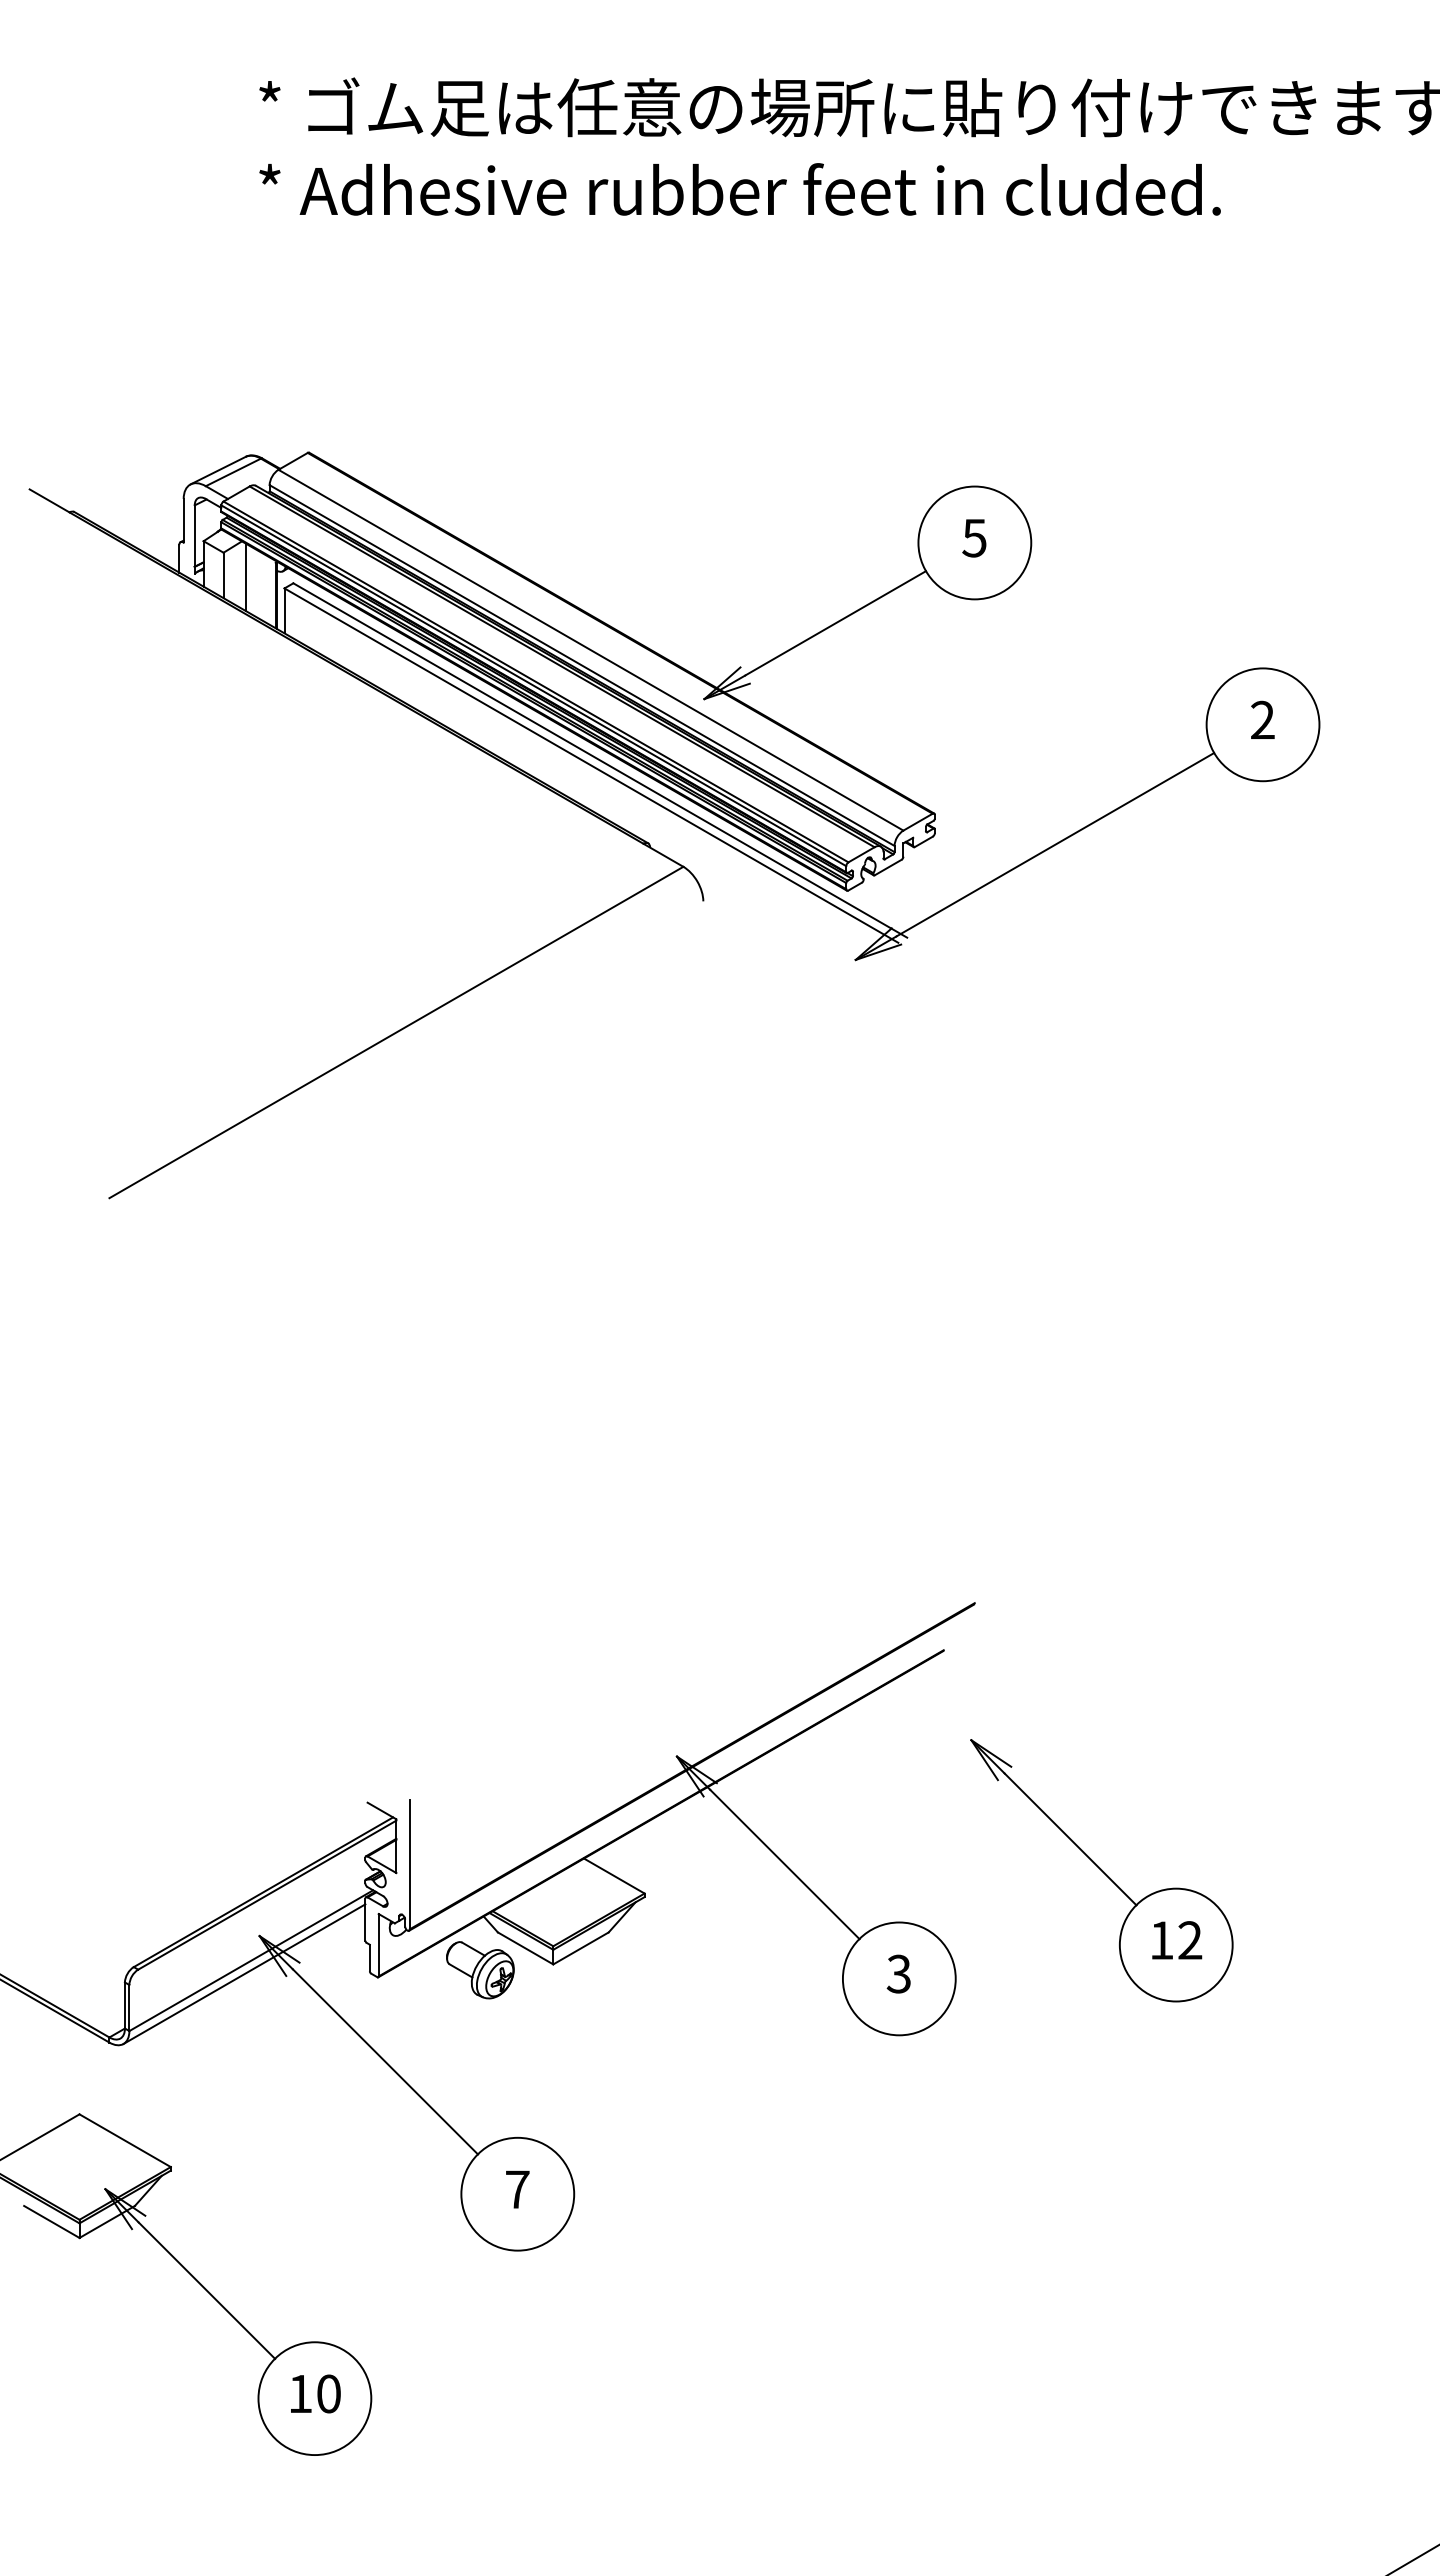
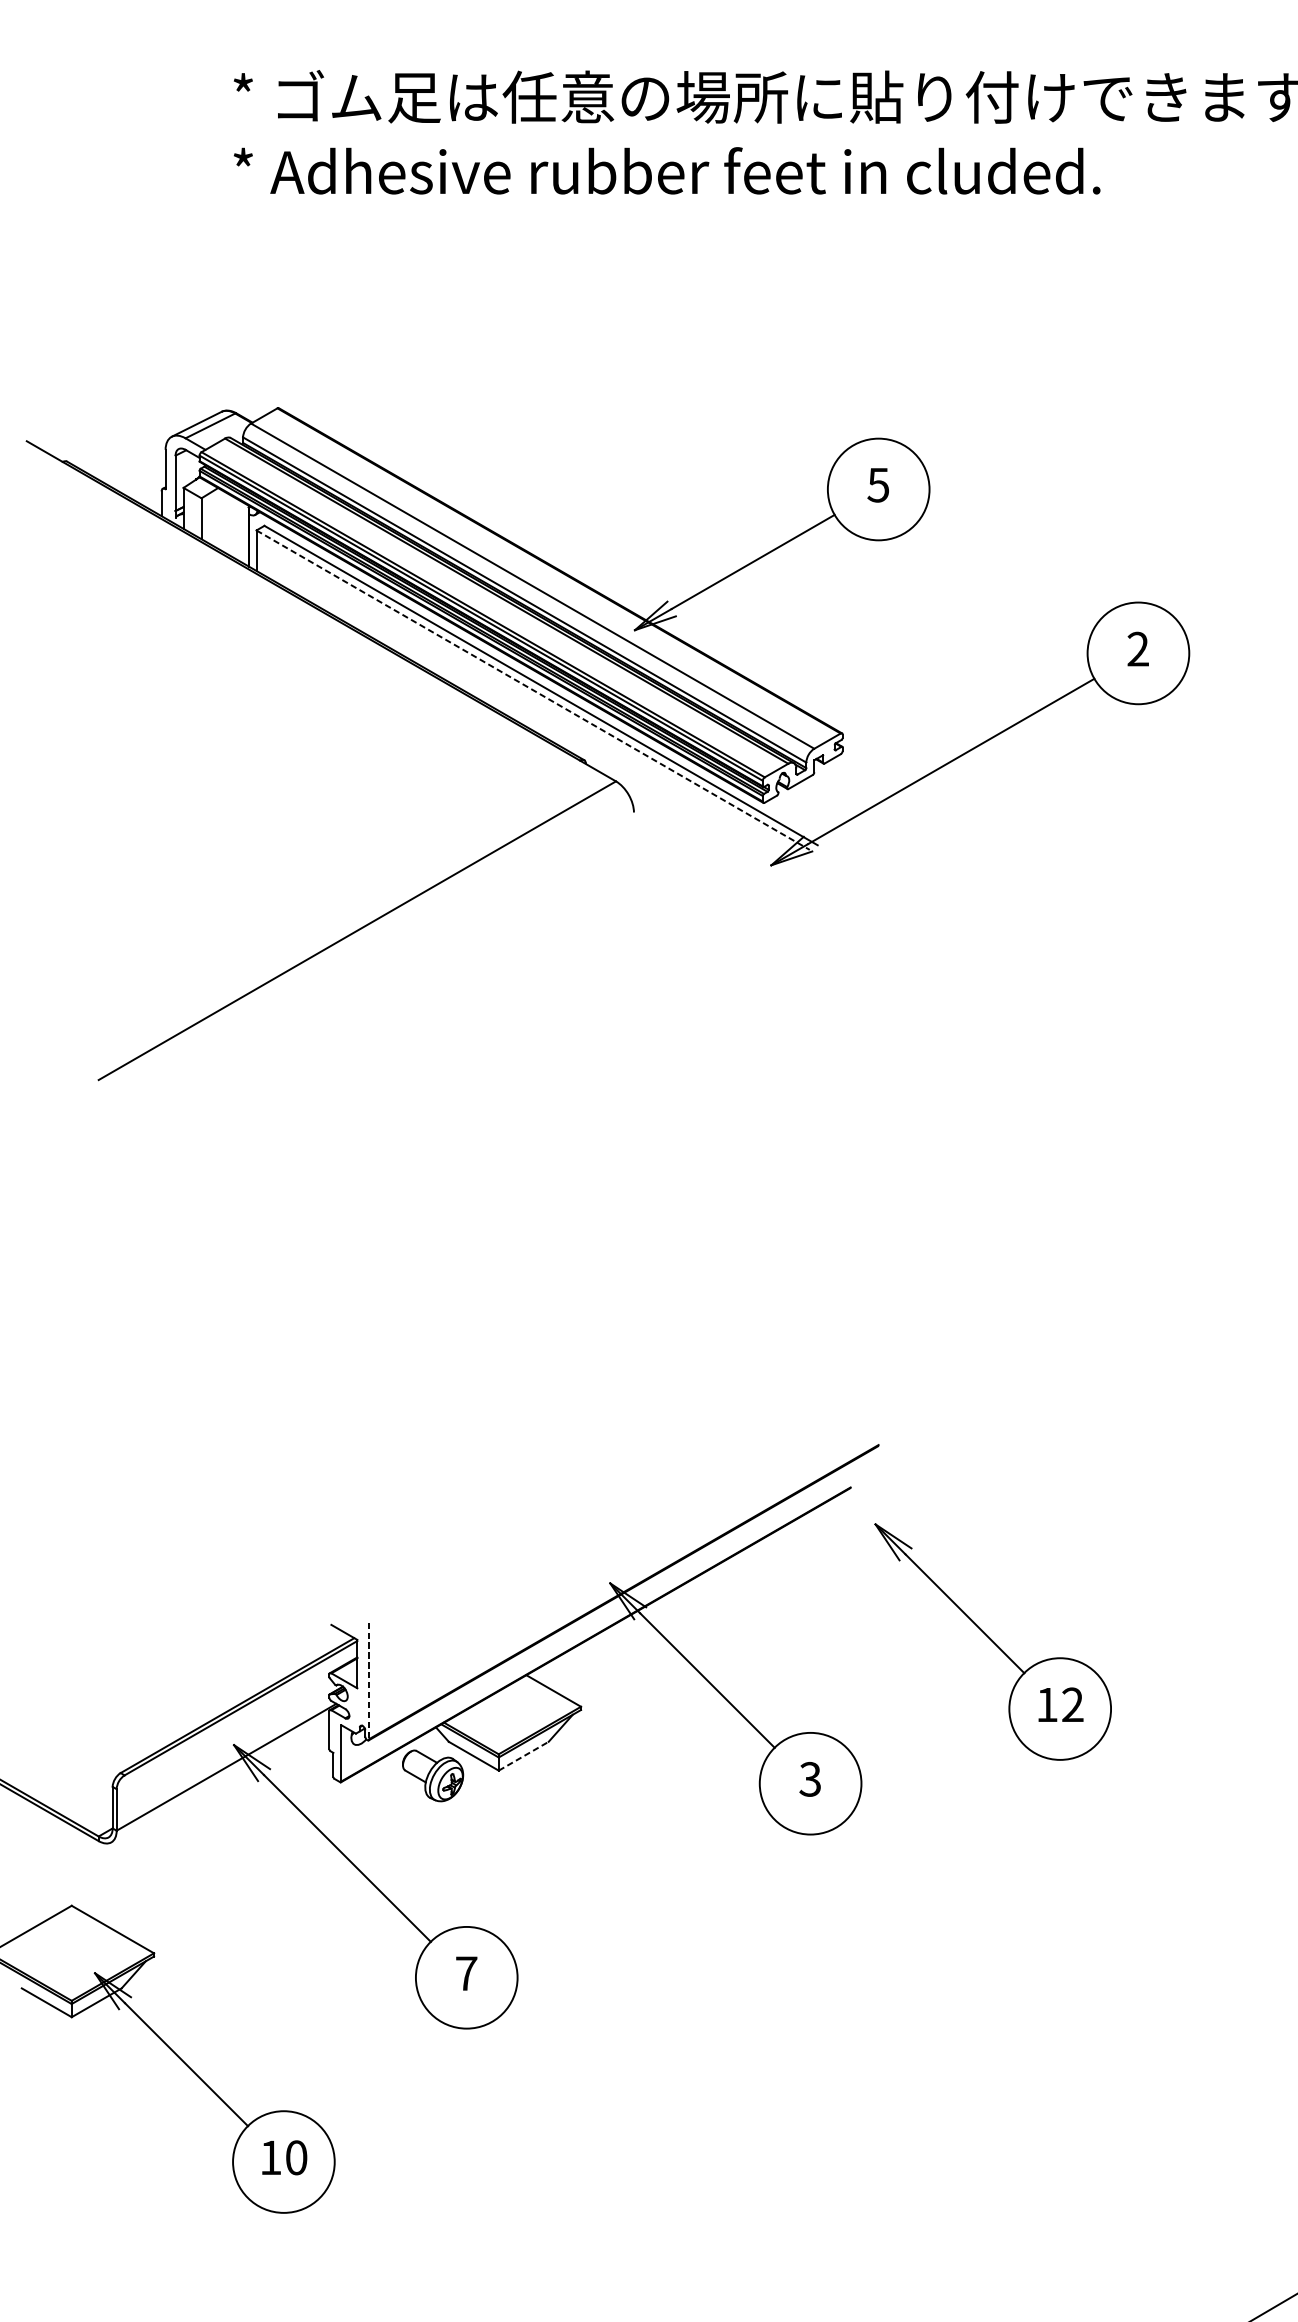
line: (245, 576) -> (221, 519), removed
line: (591, 765) -> (533, 690), solid -> dashed
line: (409, 1864) -> (369, 1680), solid -> dashed
part: (1101, 1870) -> (992, 1641), moved
line: (581, 1948) -> (524, 1756), solid -> dashed
line: (244, 1973) -> (220, 1778), removed

